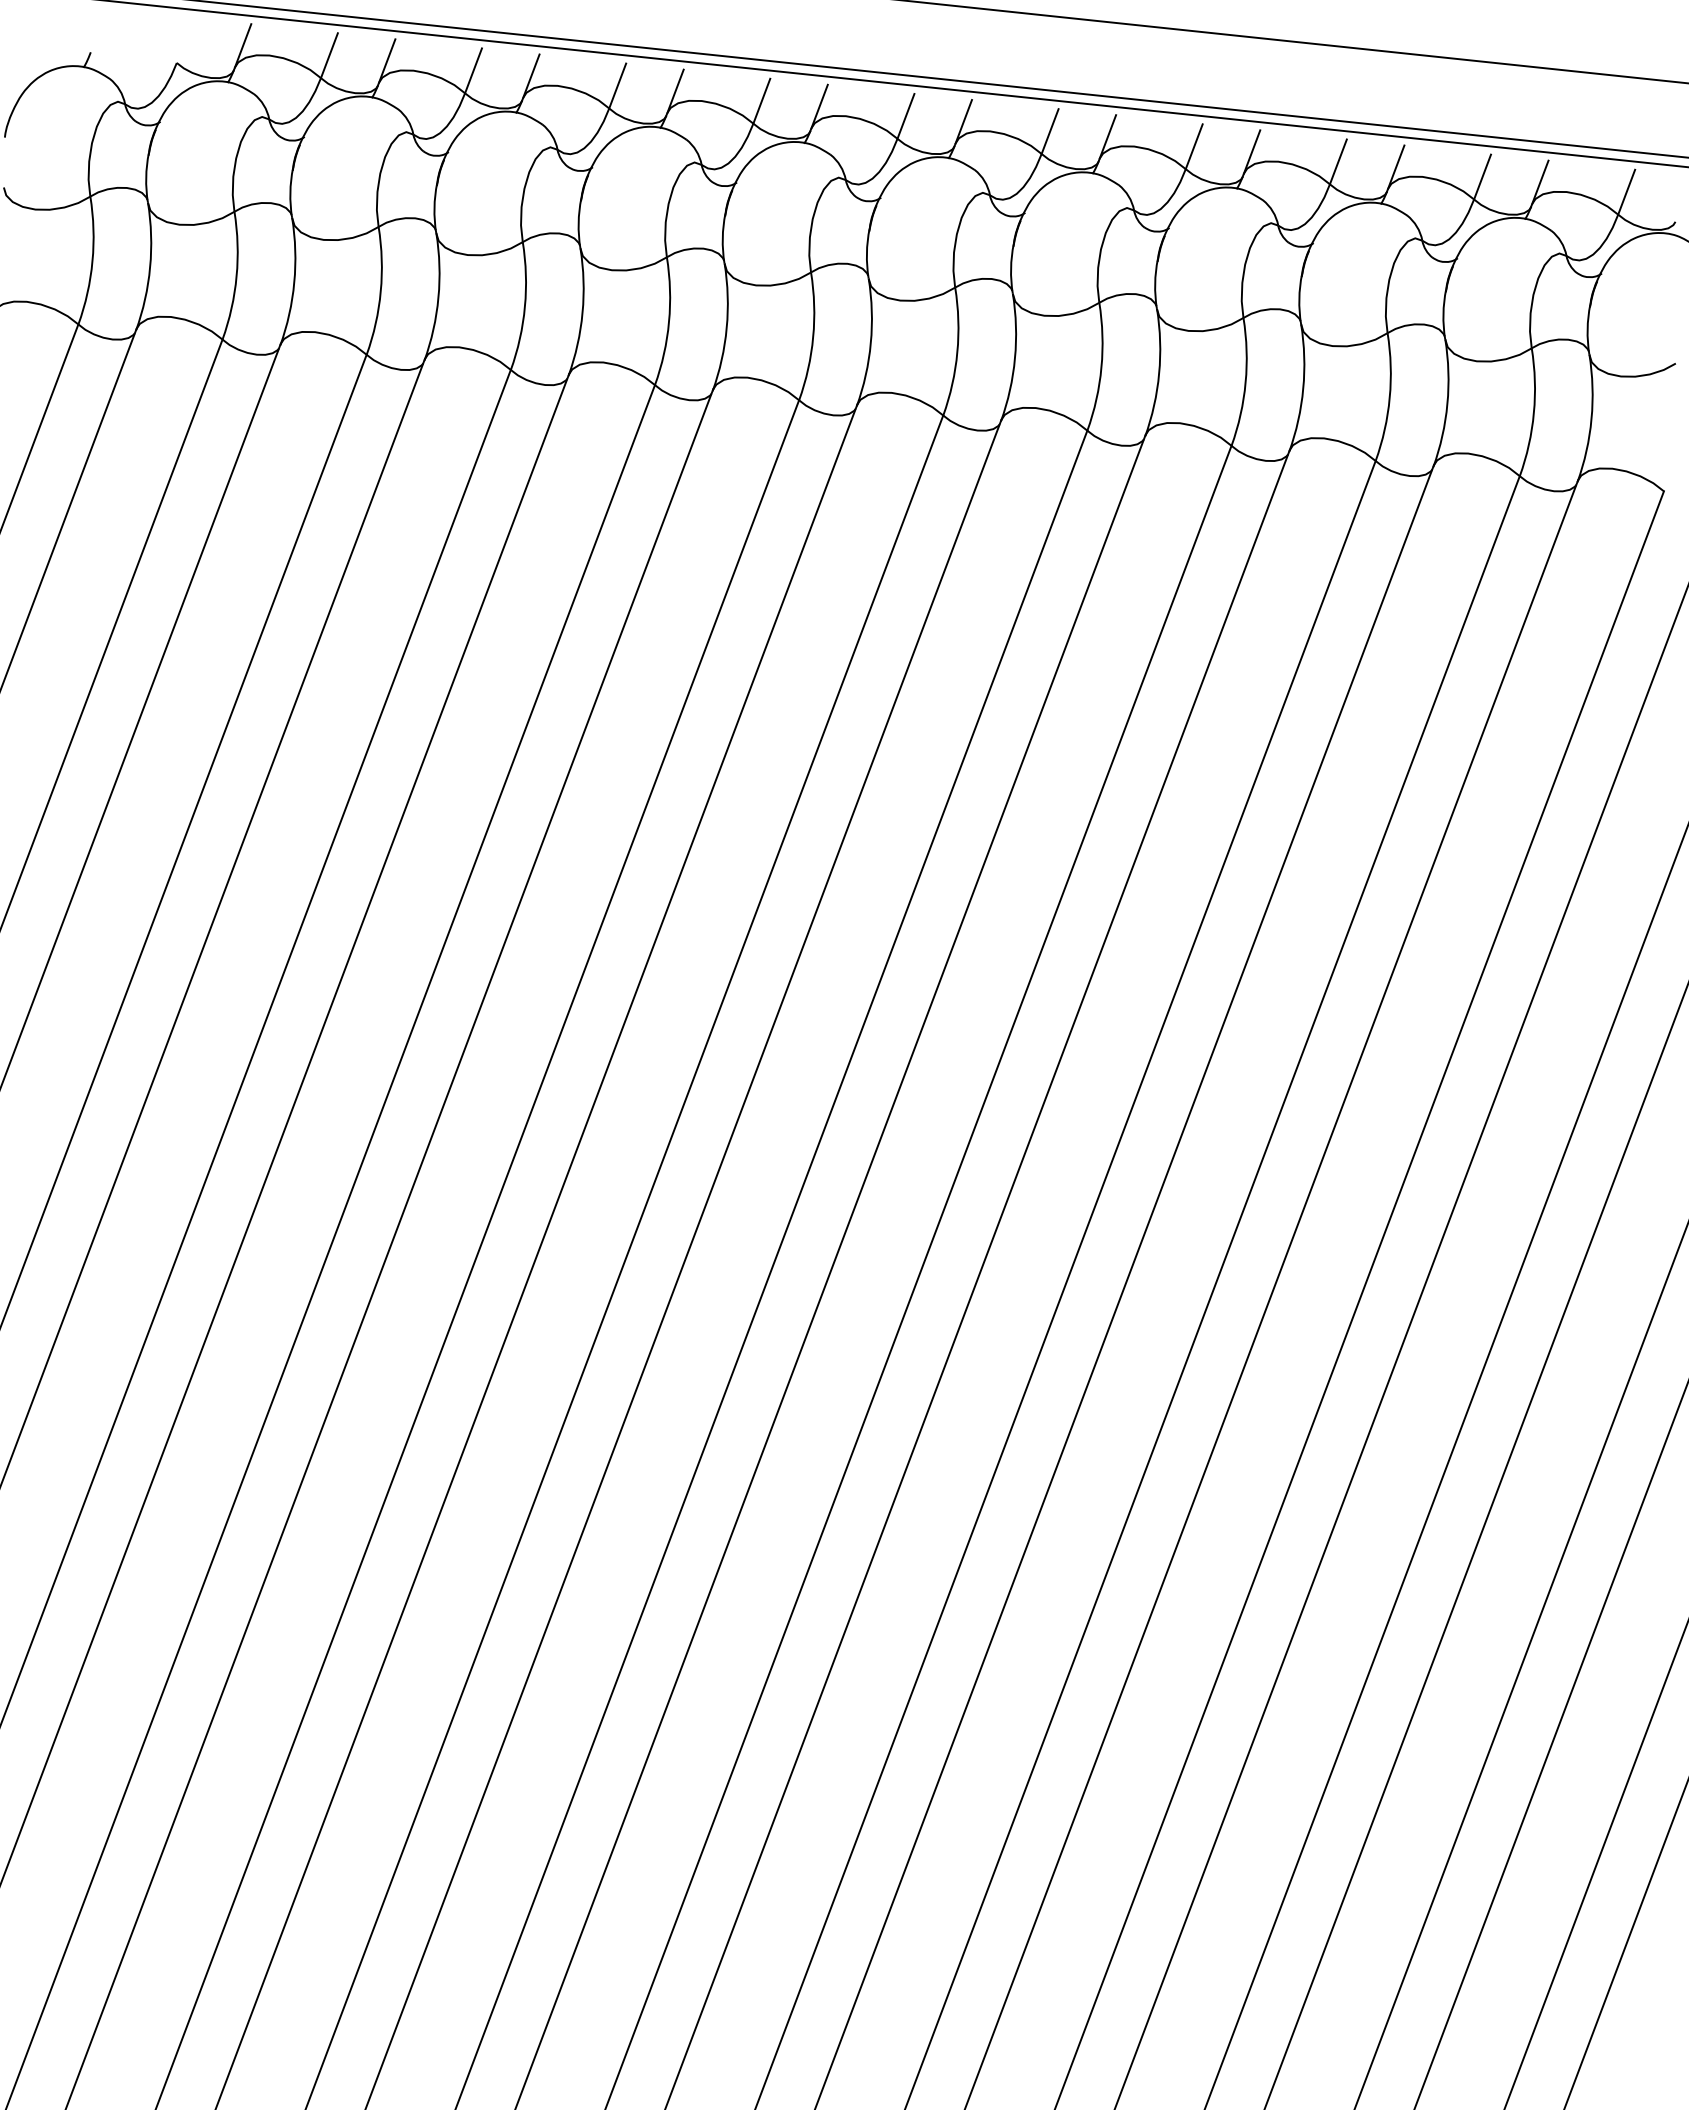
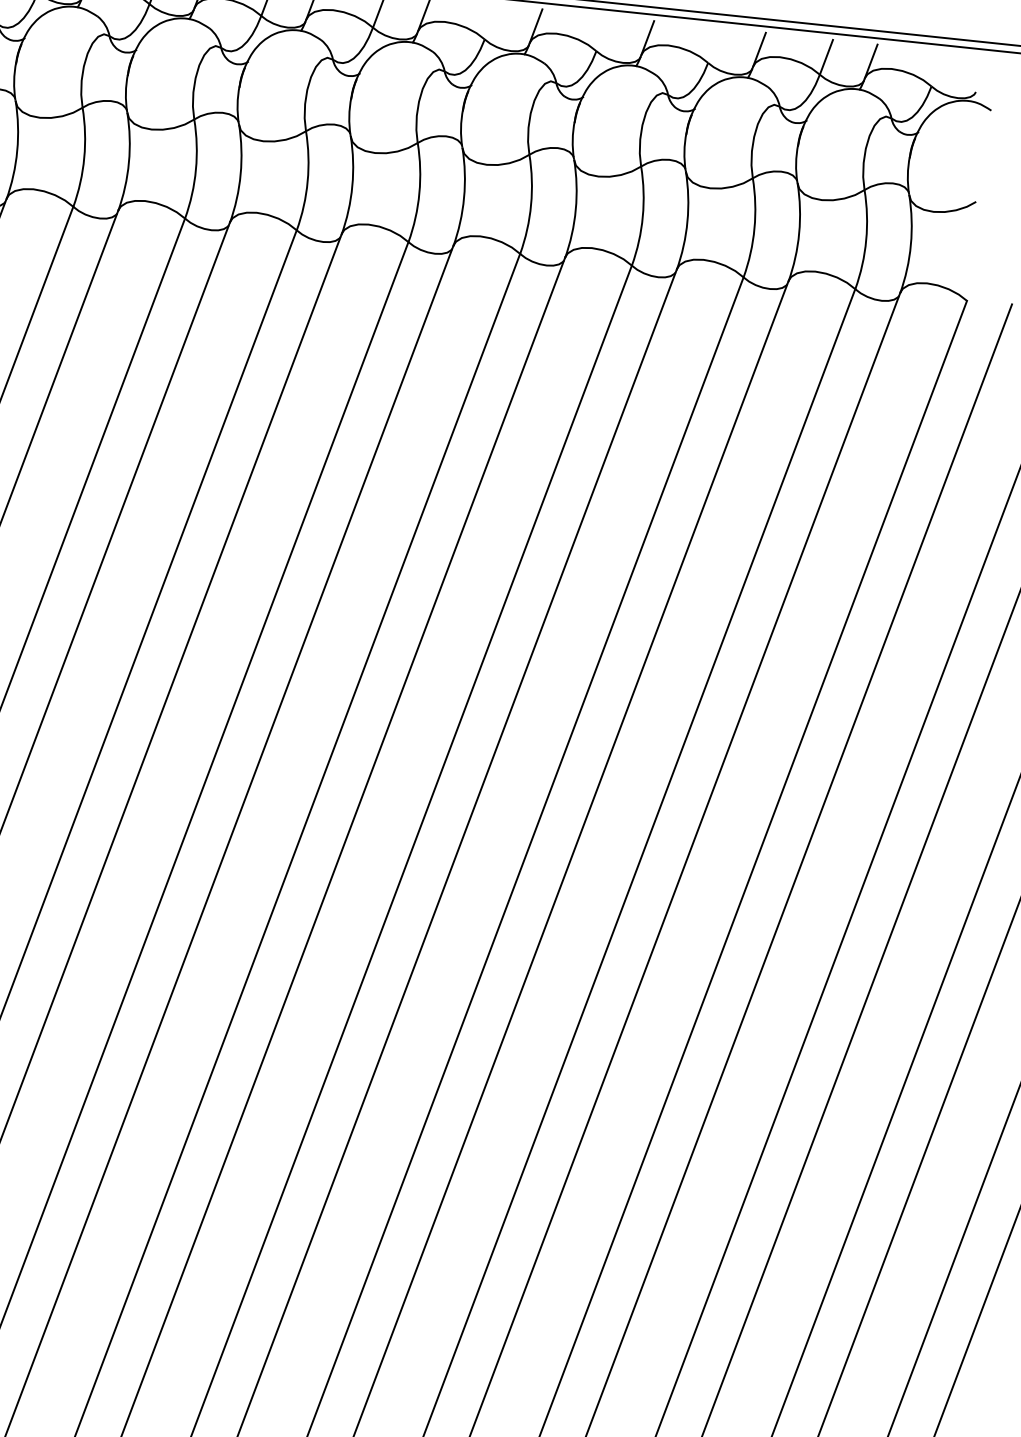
line: (1049, 131) -> (490, 22), removed
line: (1193, 146) -> (602, 33), removed
line: (1337, 161) -> (714, 45), removed
line: (1626, 191) -> (937, 68), removed

